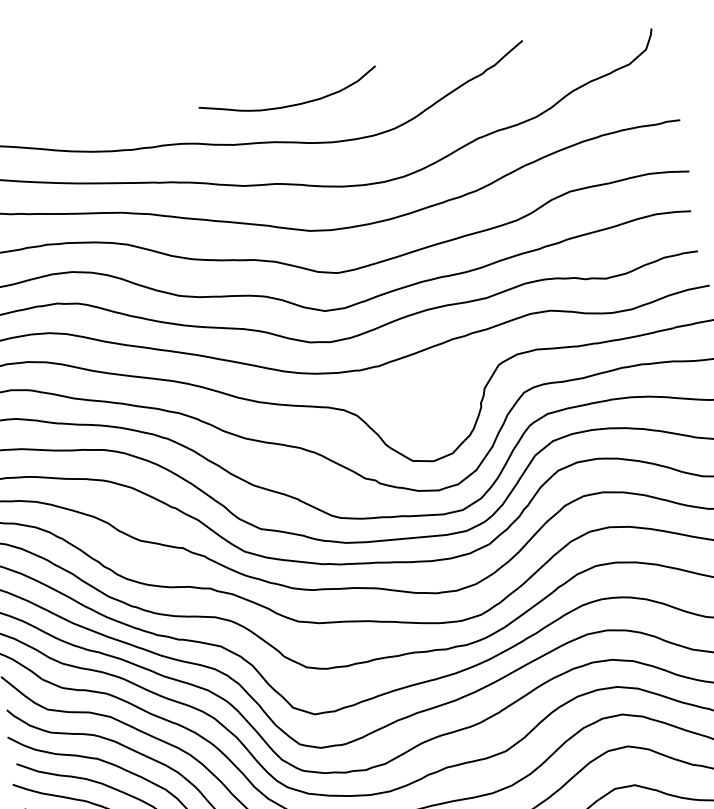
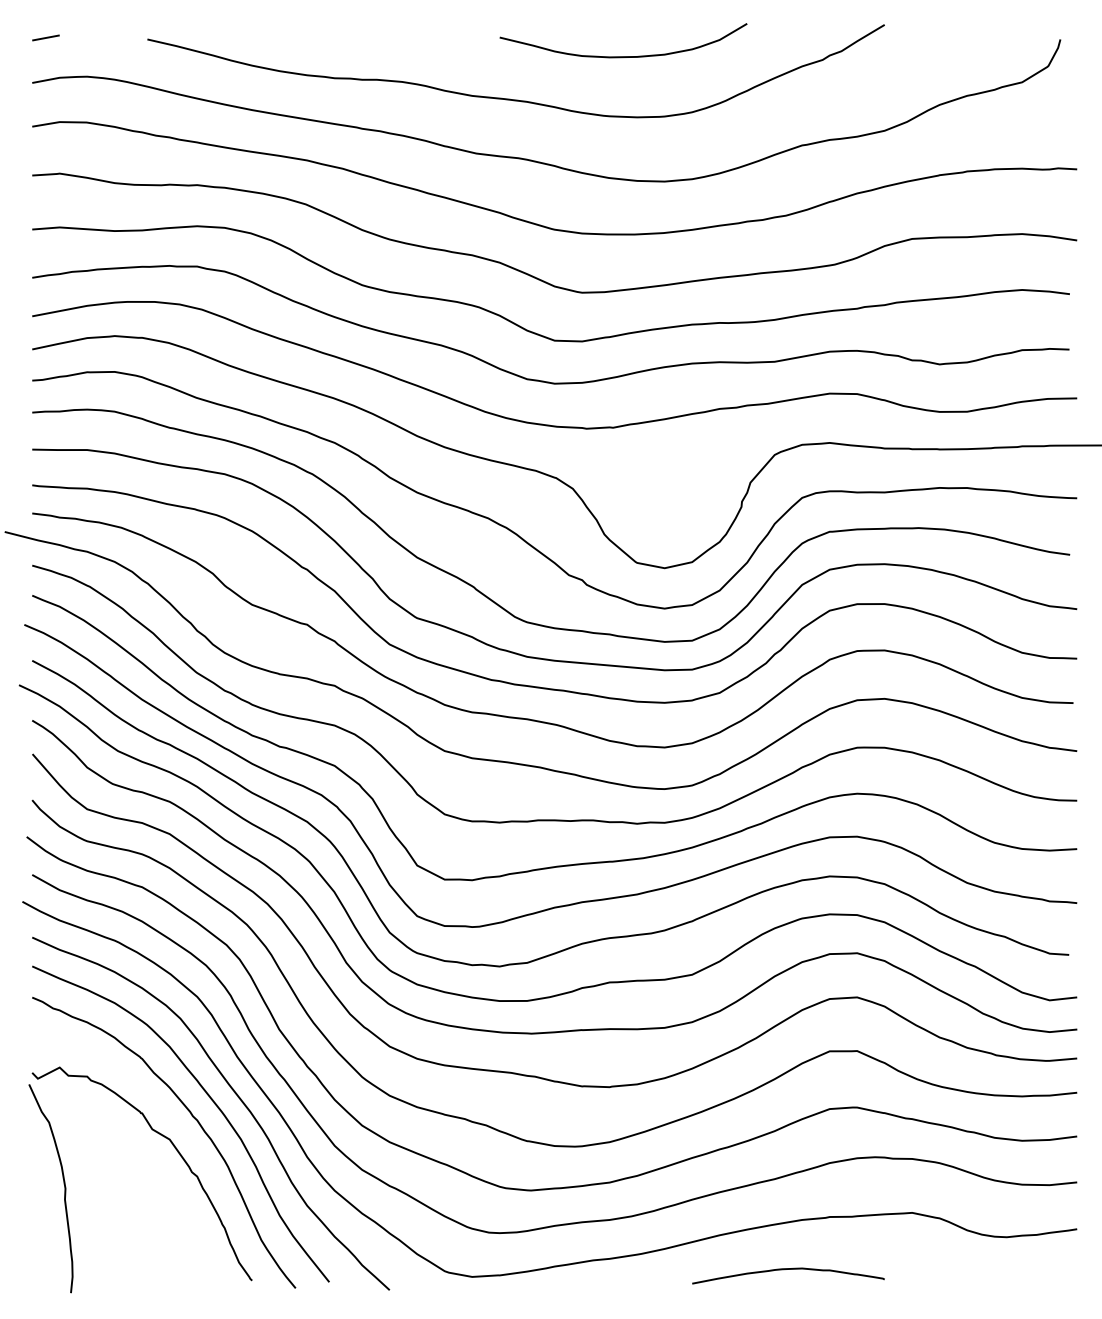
curve: (290, 105) -> (623, 56), moved

